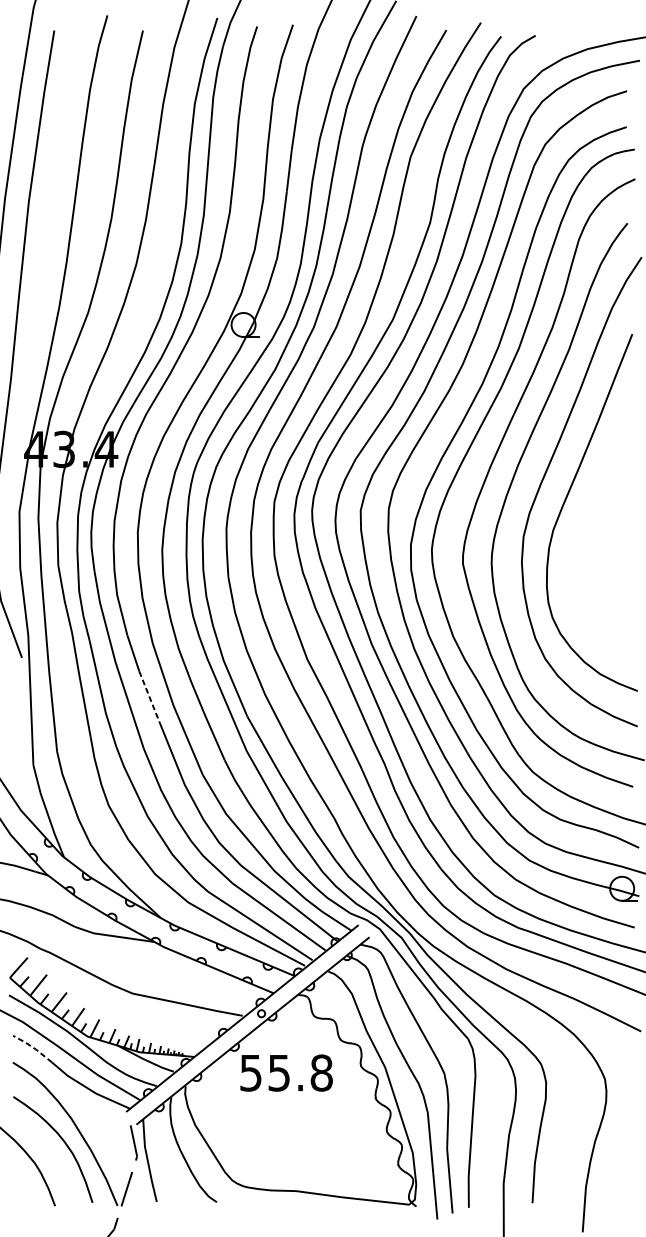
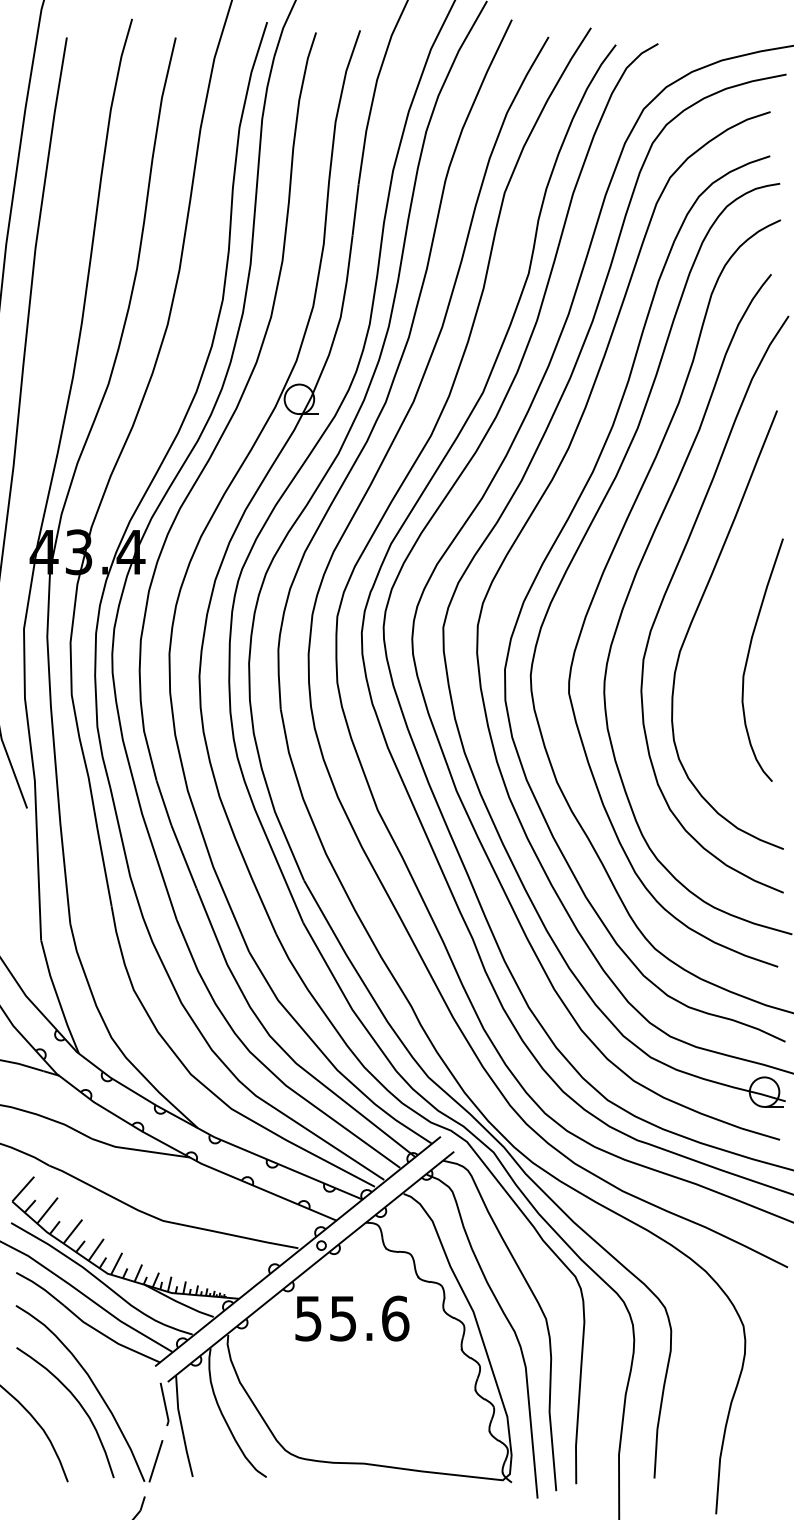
curve: (609, 532) -> (749, 654), added
line: (150, 697) -> (184, 857), dashed -> solid
line: (32, 1047) -> (40, 1287), dashed -> solid
text: (321, 1073) -> (395, 1318), 55.8 -> 55.6

